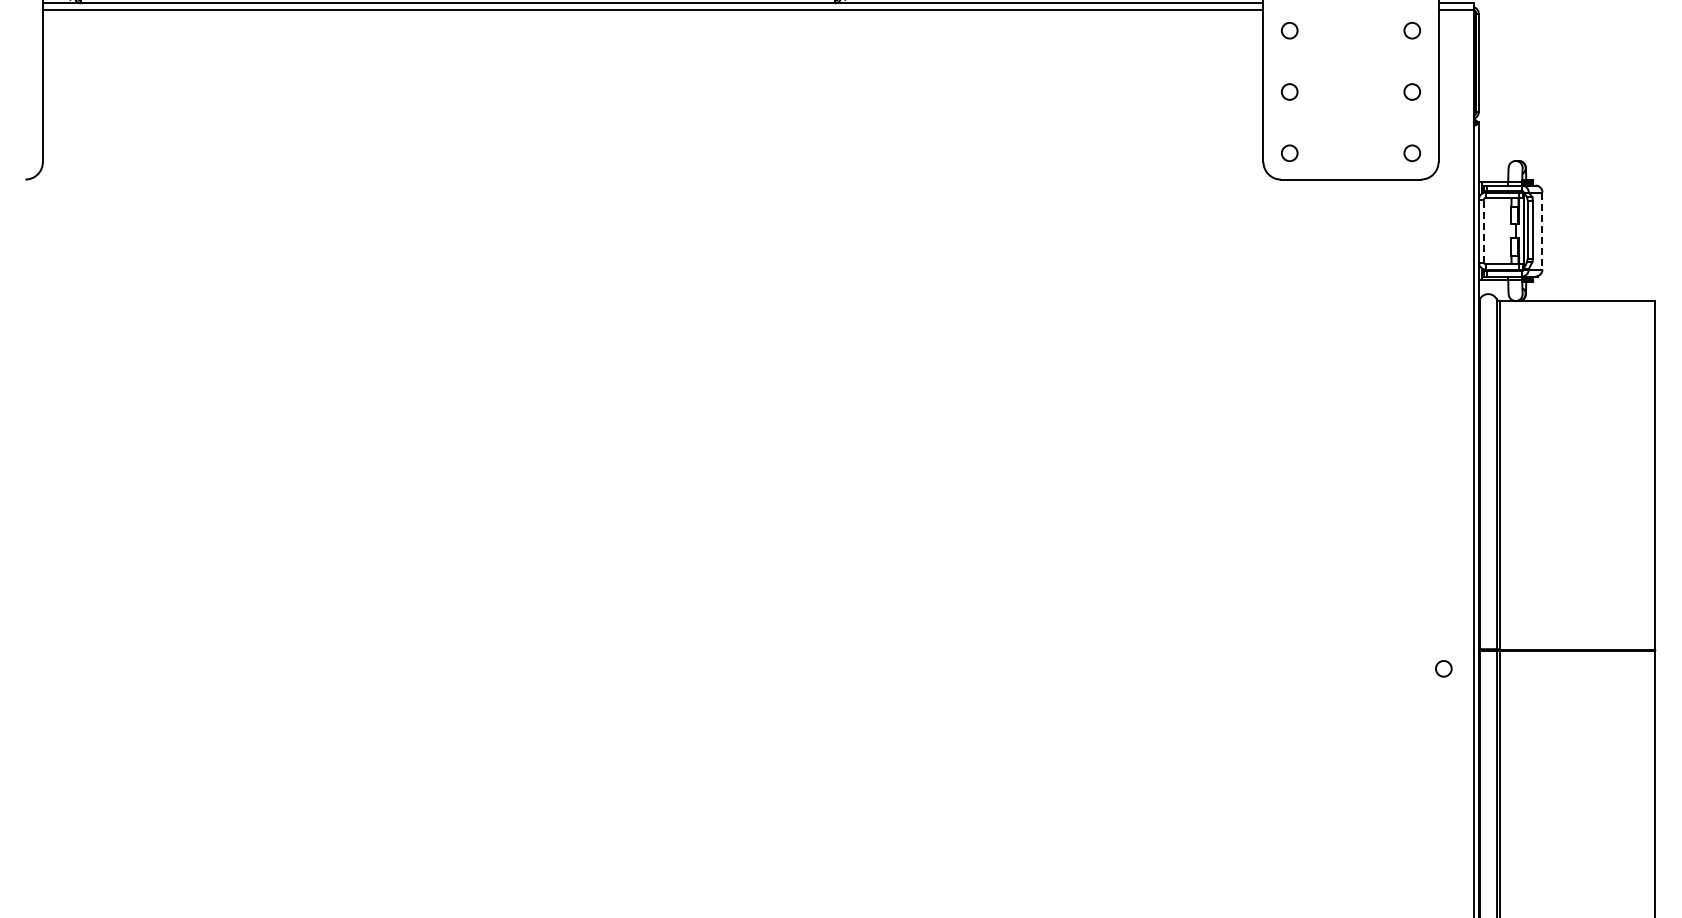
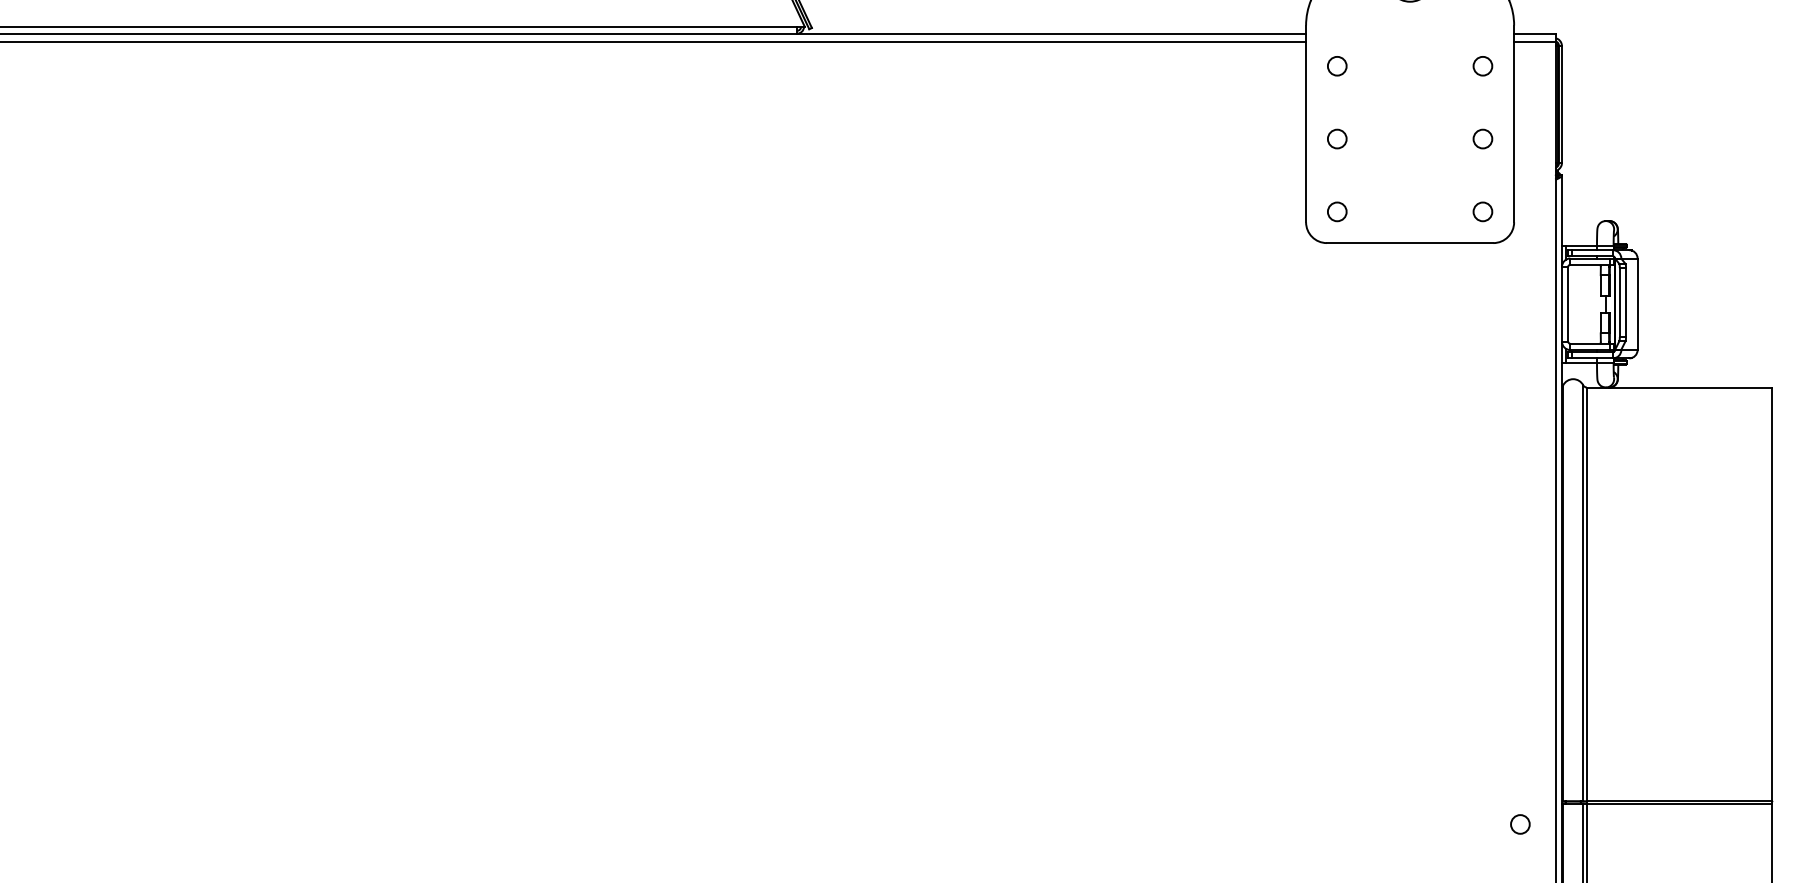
line: (1484, 231) -> (1568, 304), dashed -> solid
line: (1542, 231) -> (1637, 304), dashed -> solid

